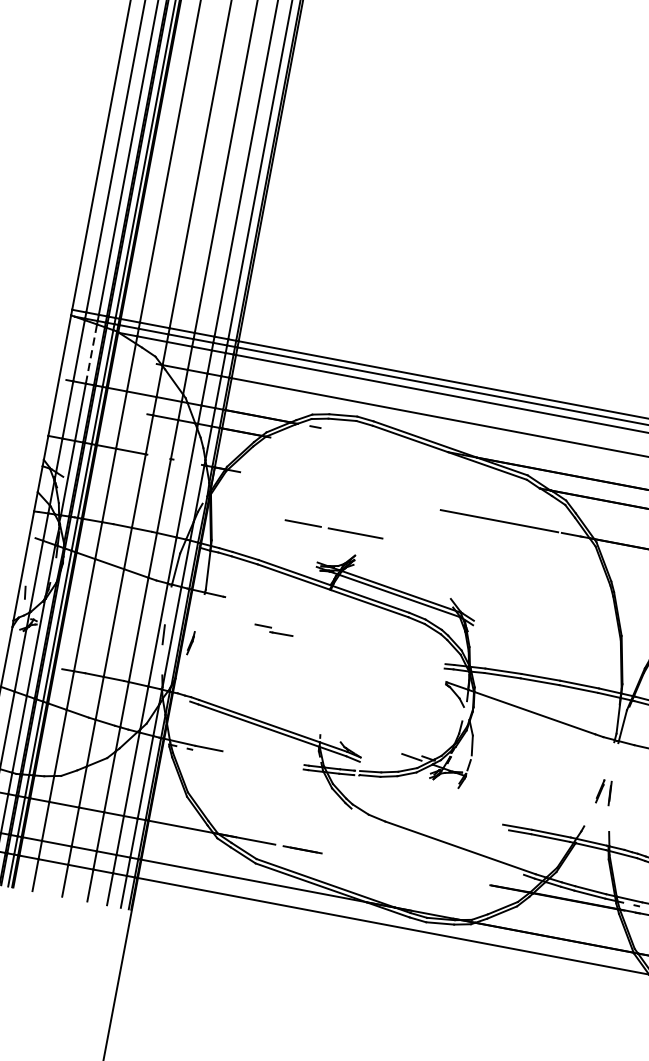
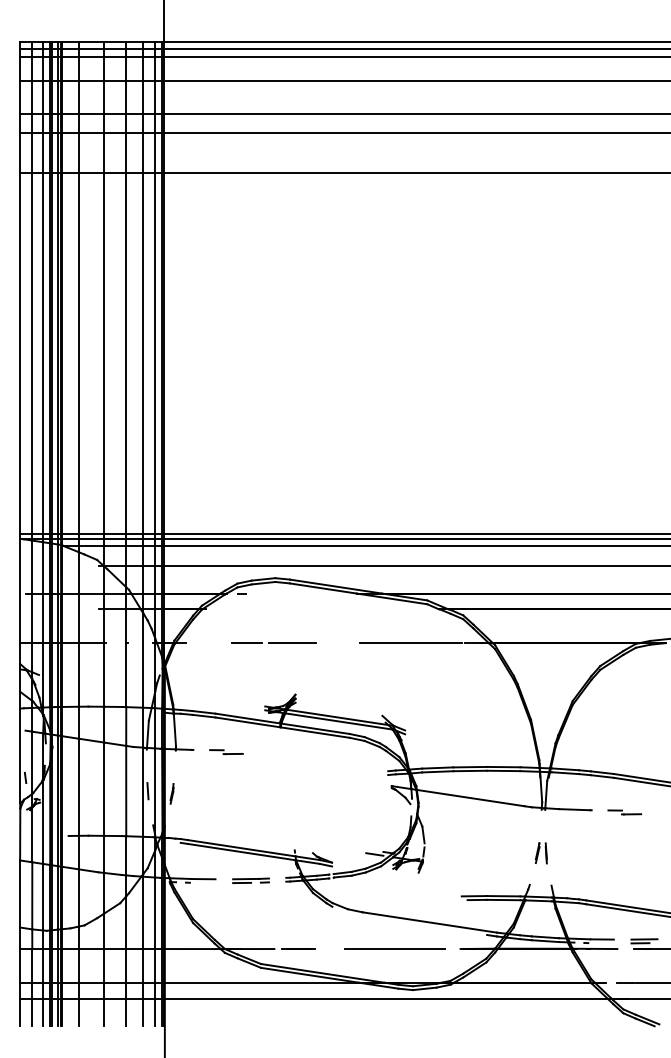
line: (91, 353) -> (43, 567), dashed -> solid
line: (333, 528) -> (273, 642), moved
part: (273, 630) -> (226, 752), moved
part: (262, 760) -> (250, 880), added
line: (415, 871) -> (395, 949), added

